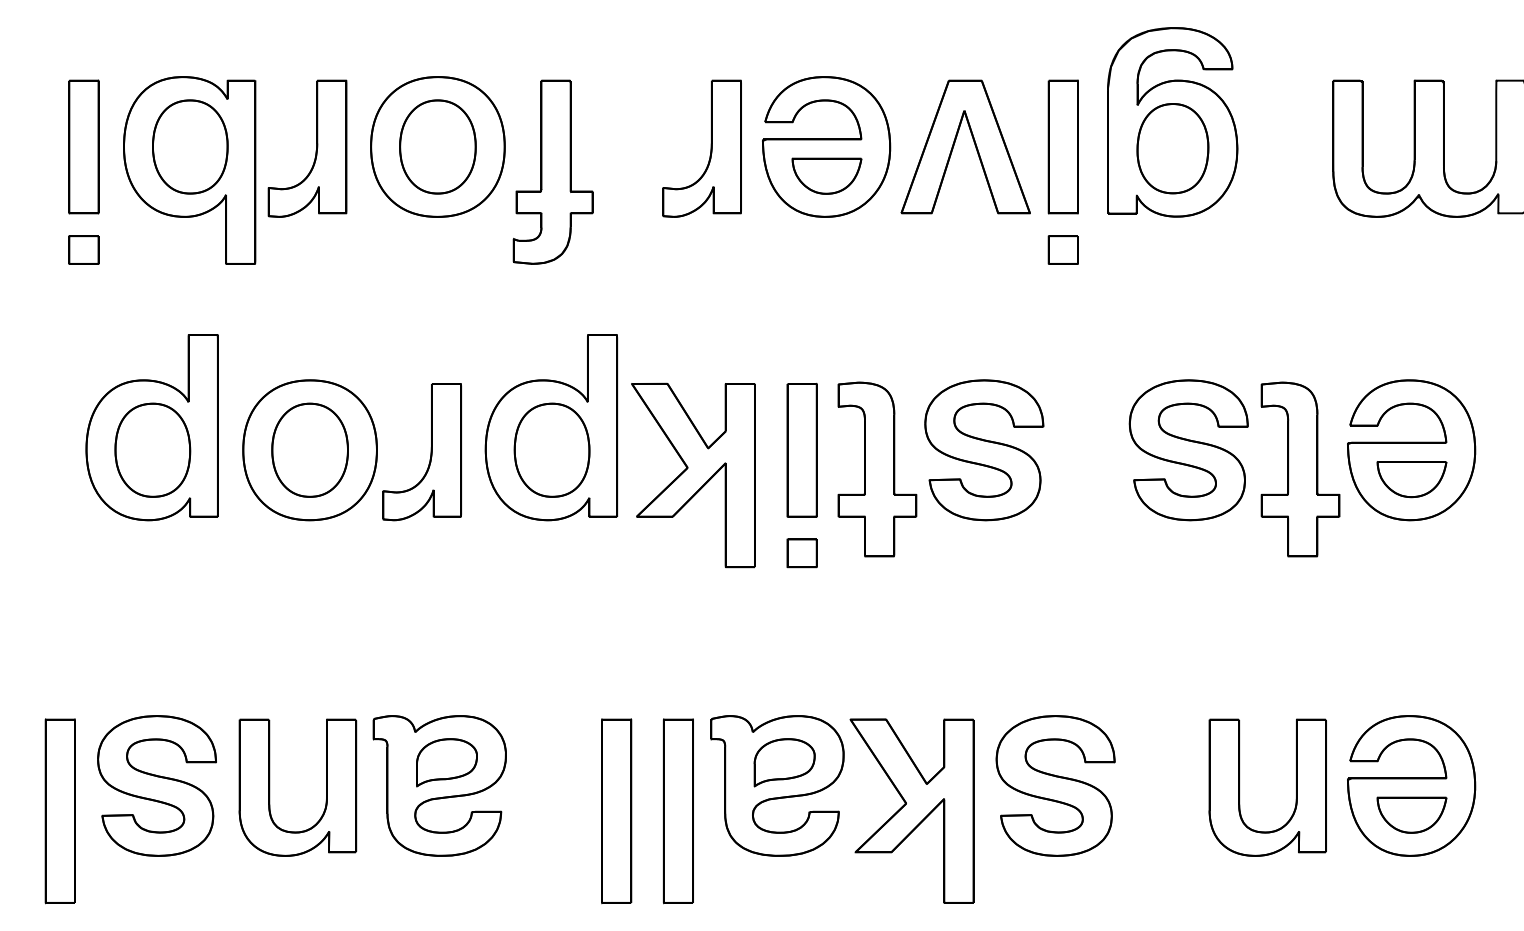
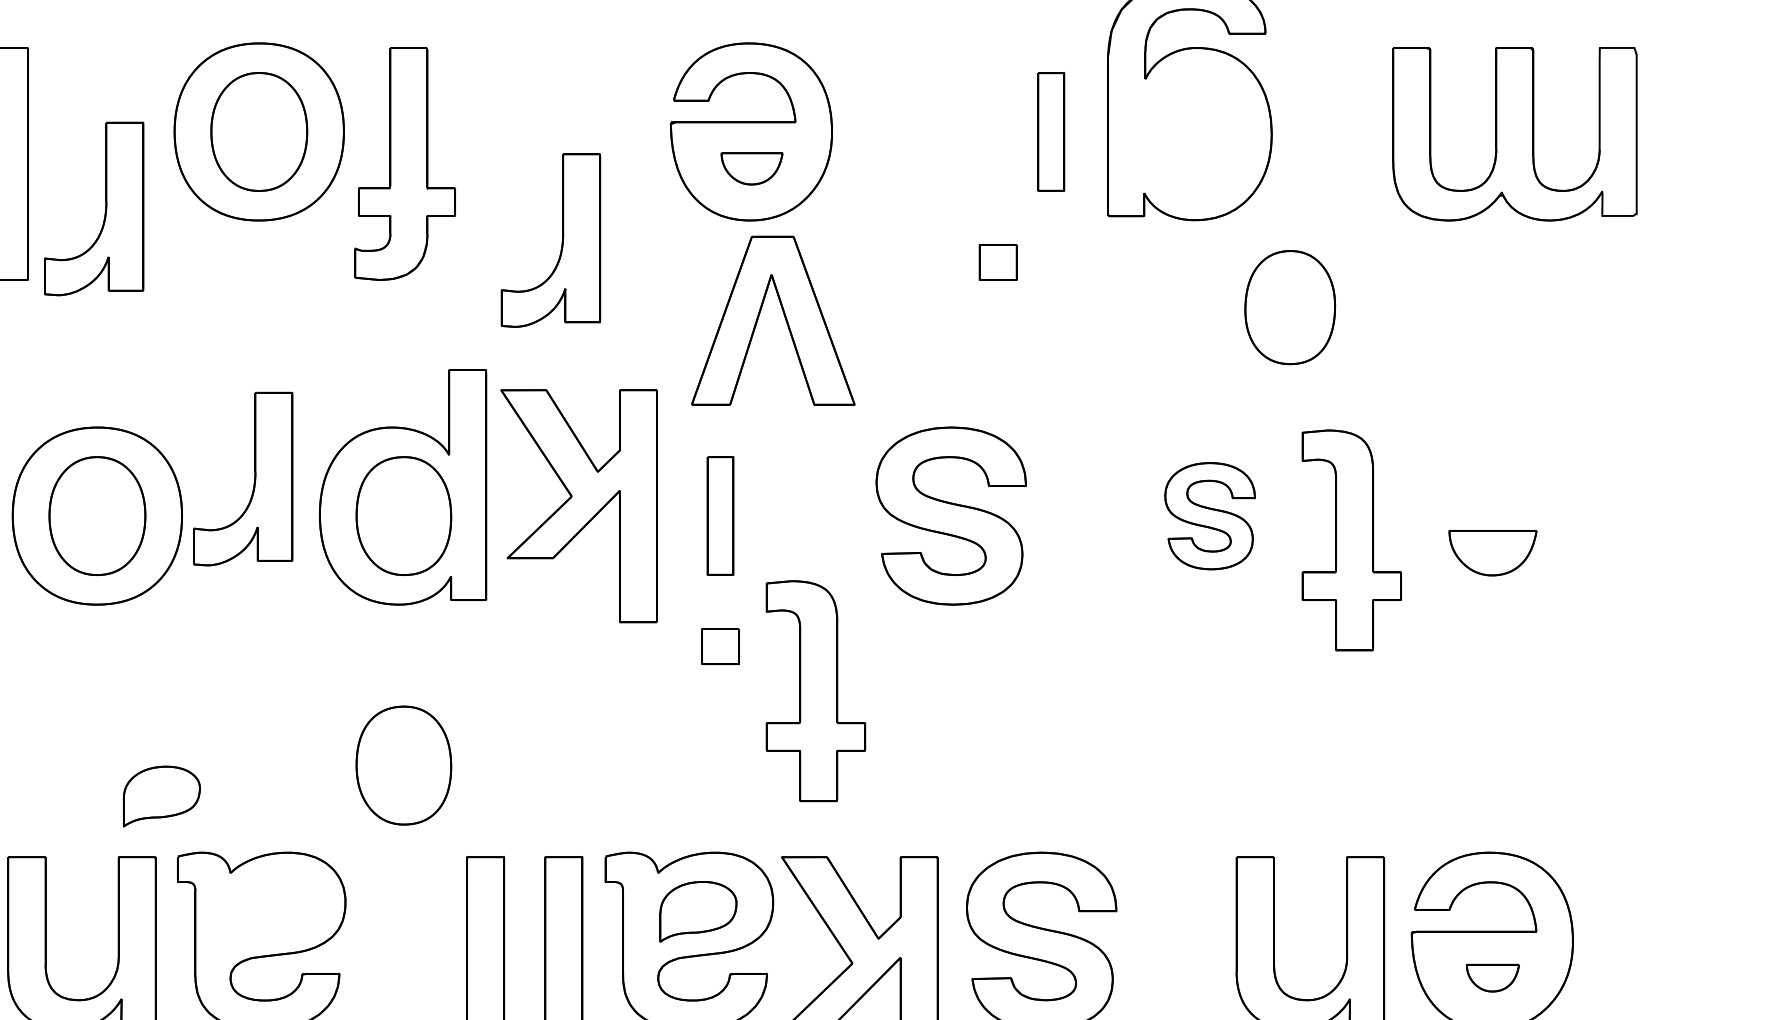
part: (973, 142) -> (783, 314), moved
part: (1062, 146) -> (1050, 131), size x0.7
part: (710, 148) -> (561, 240), moved
part: (1172, 148) -> (1289, 307), moved
part: (315, 150) -> (104, 211), moved
part: (826, 175) -> (751, 168), size x0.7
part: (1062, 249) -> (997, 261), moved
part: (801, 449) -> (719, 515), size x0.7
part: (1188, 450) -> (1209, 516), size x0.6
part: (1411, 450) -> (1492, 516), removed
part: (430, 452) -> (253, 479), moved
part: (877, 469) -> (816, 691), moved
part: (693, 475) -> (579, 506), moved
part: (551, 646) -> (403, 764), added
part: (446, 762) -> (161, 796), moved
part: (1411, 814) -> (1492, 977), size x0.6

